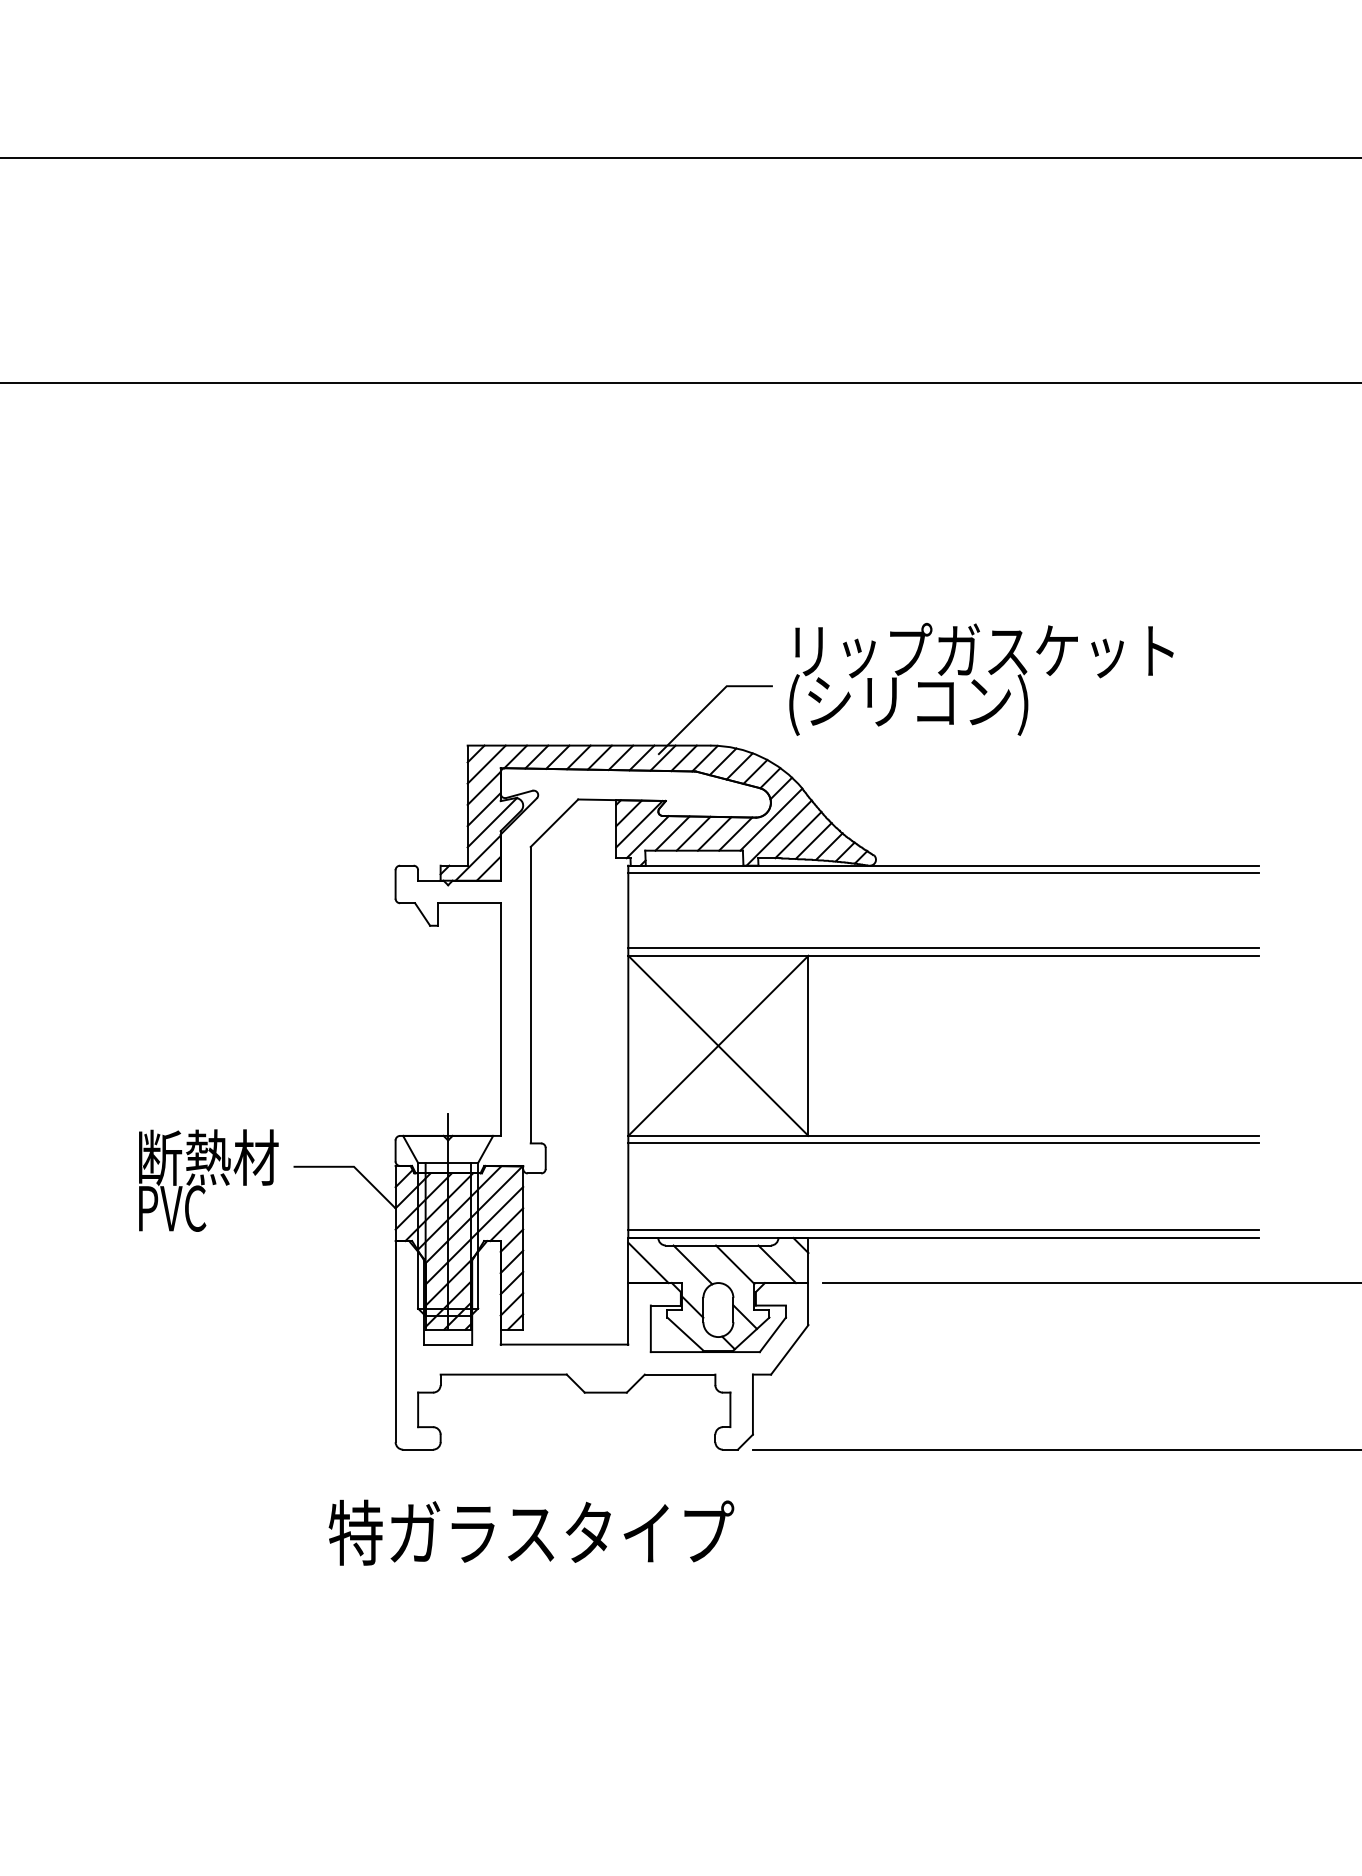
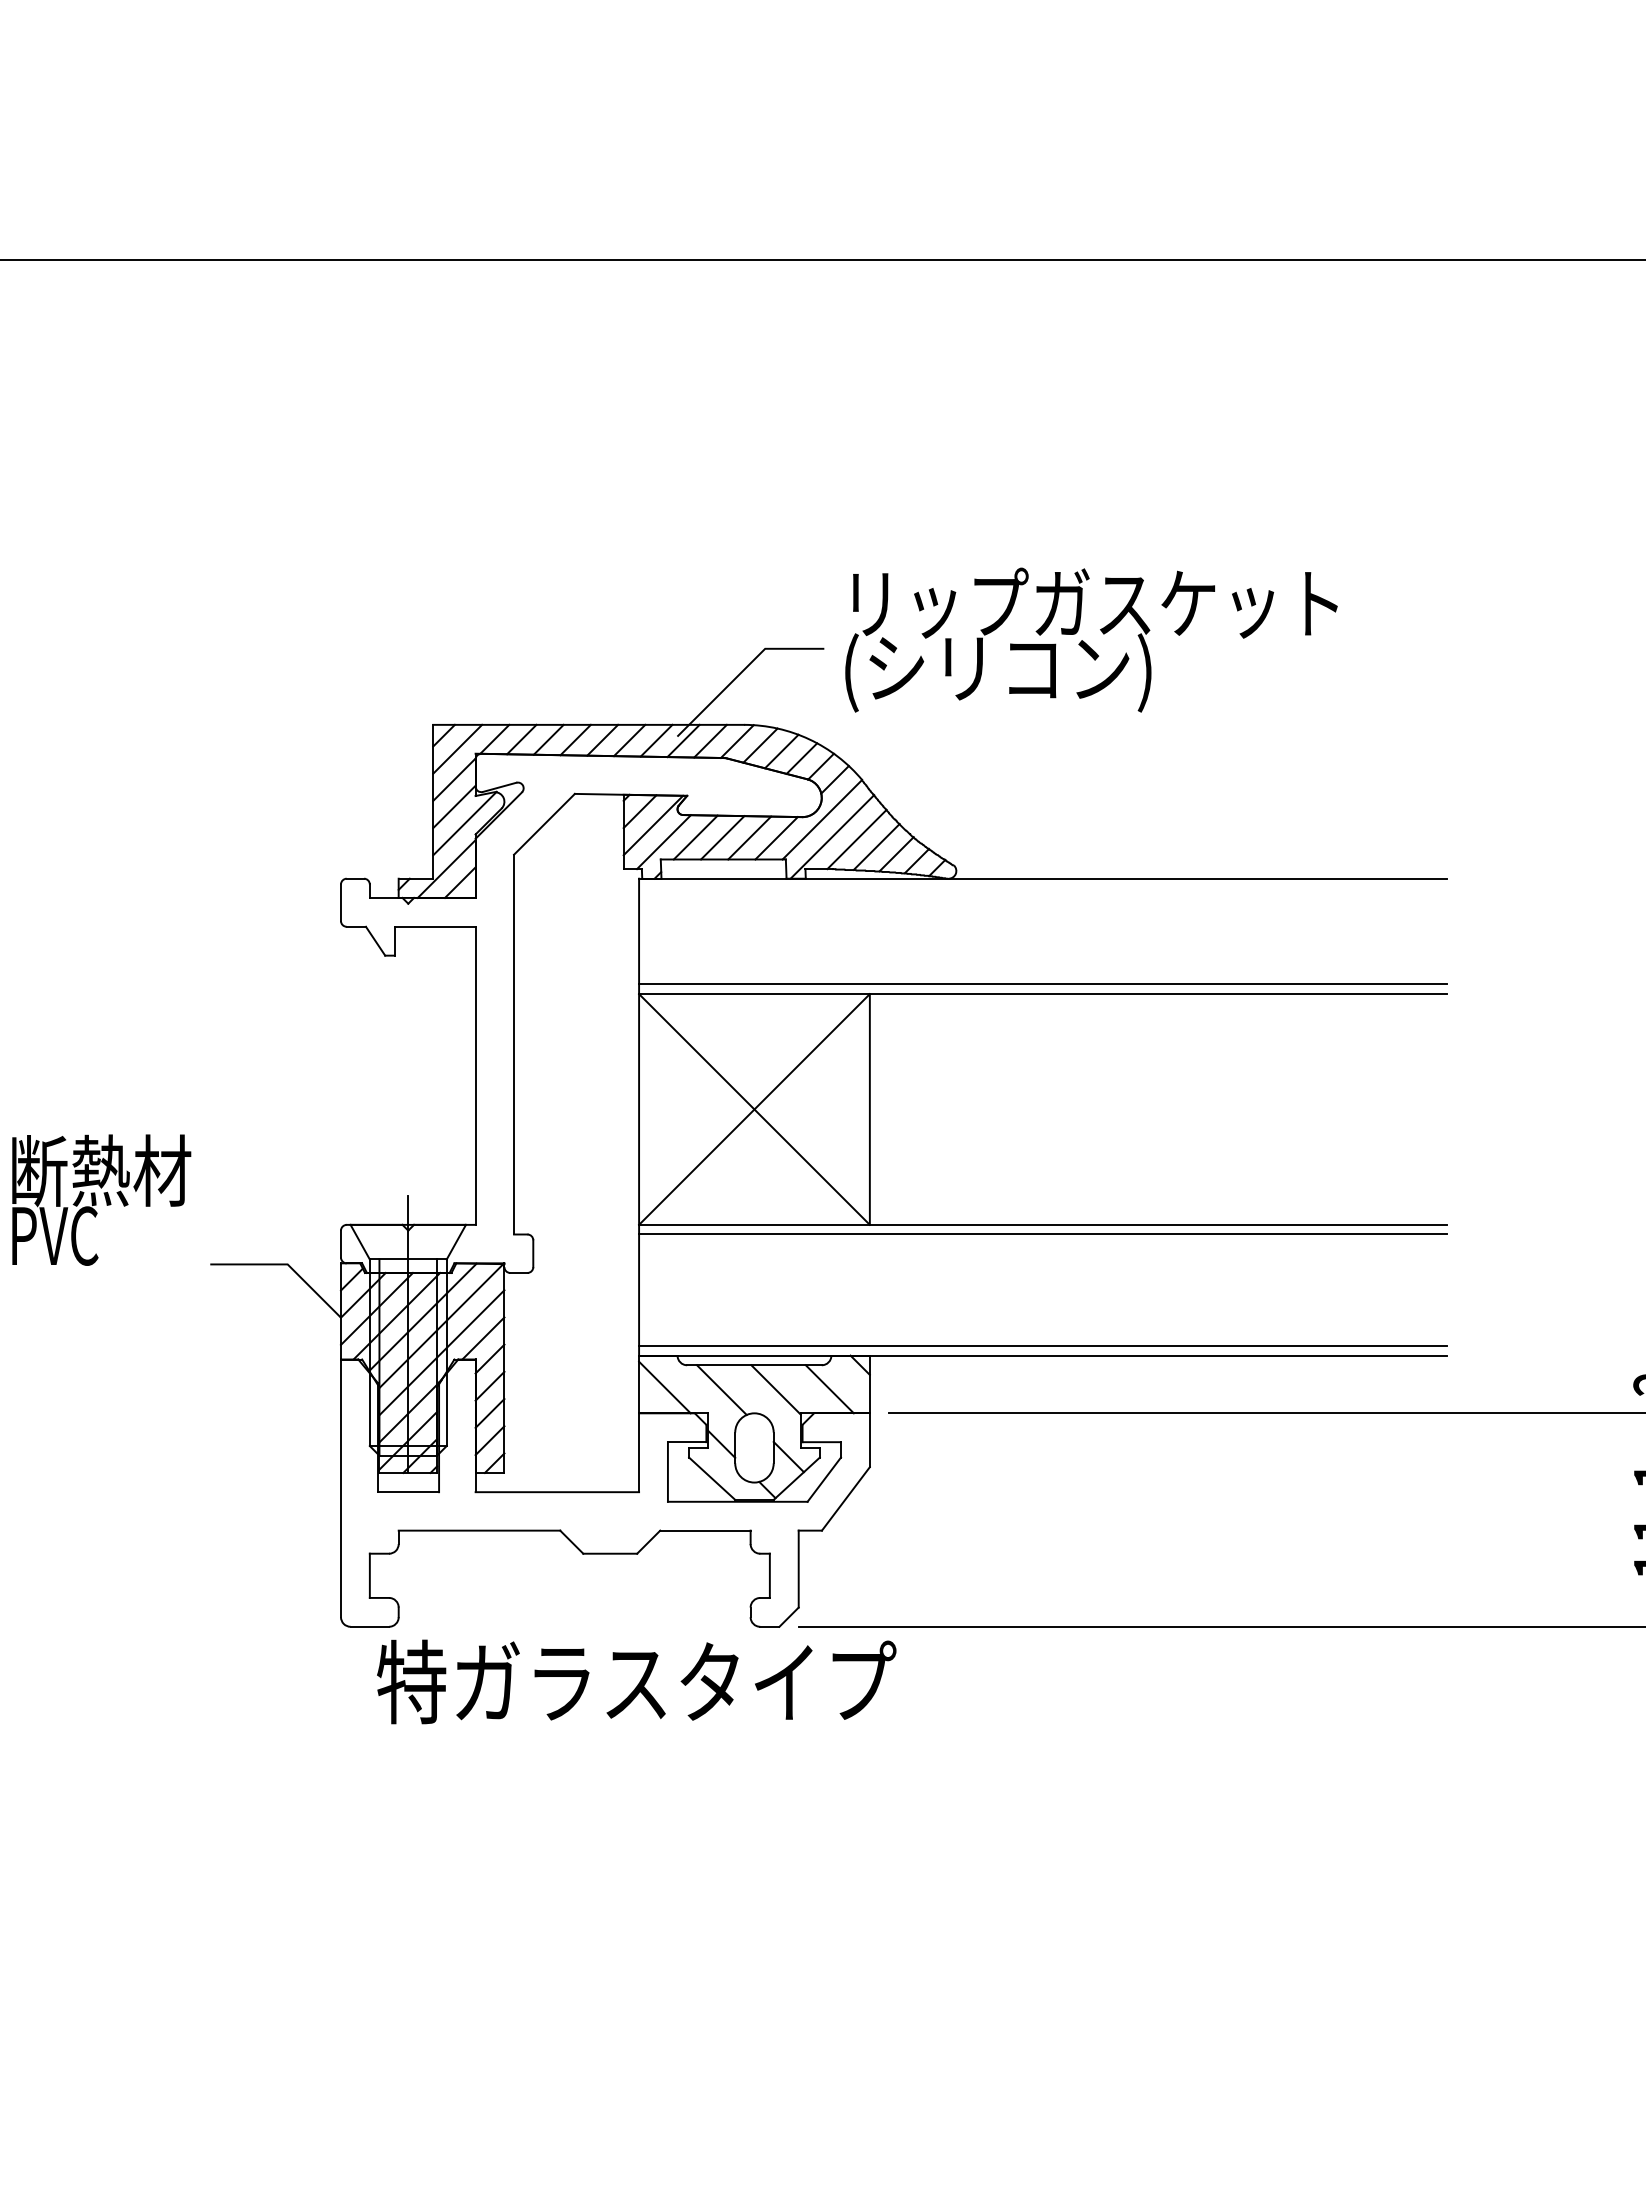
line: (943, 873) -> (1042, 888), removed
text: (208, 1180) -> (101, 1199), moved
text: (531, 1532) -> (636, 1681), moved

